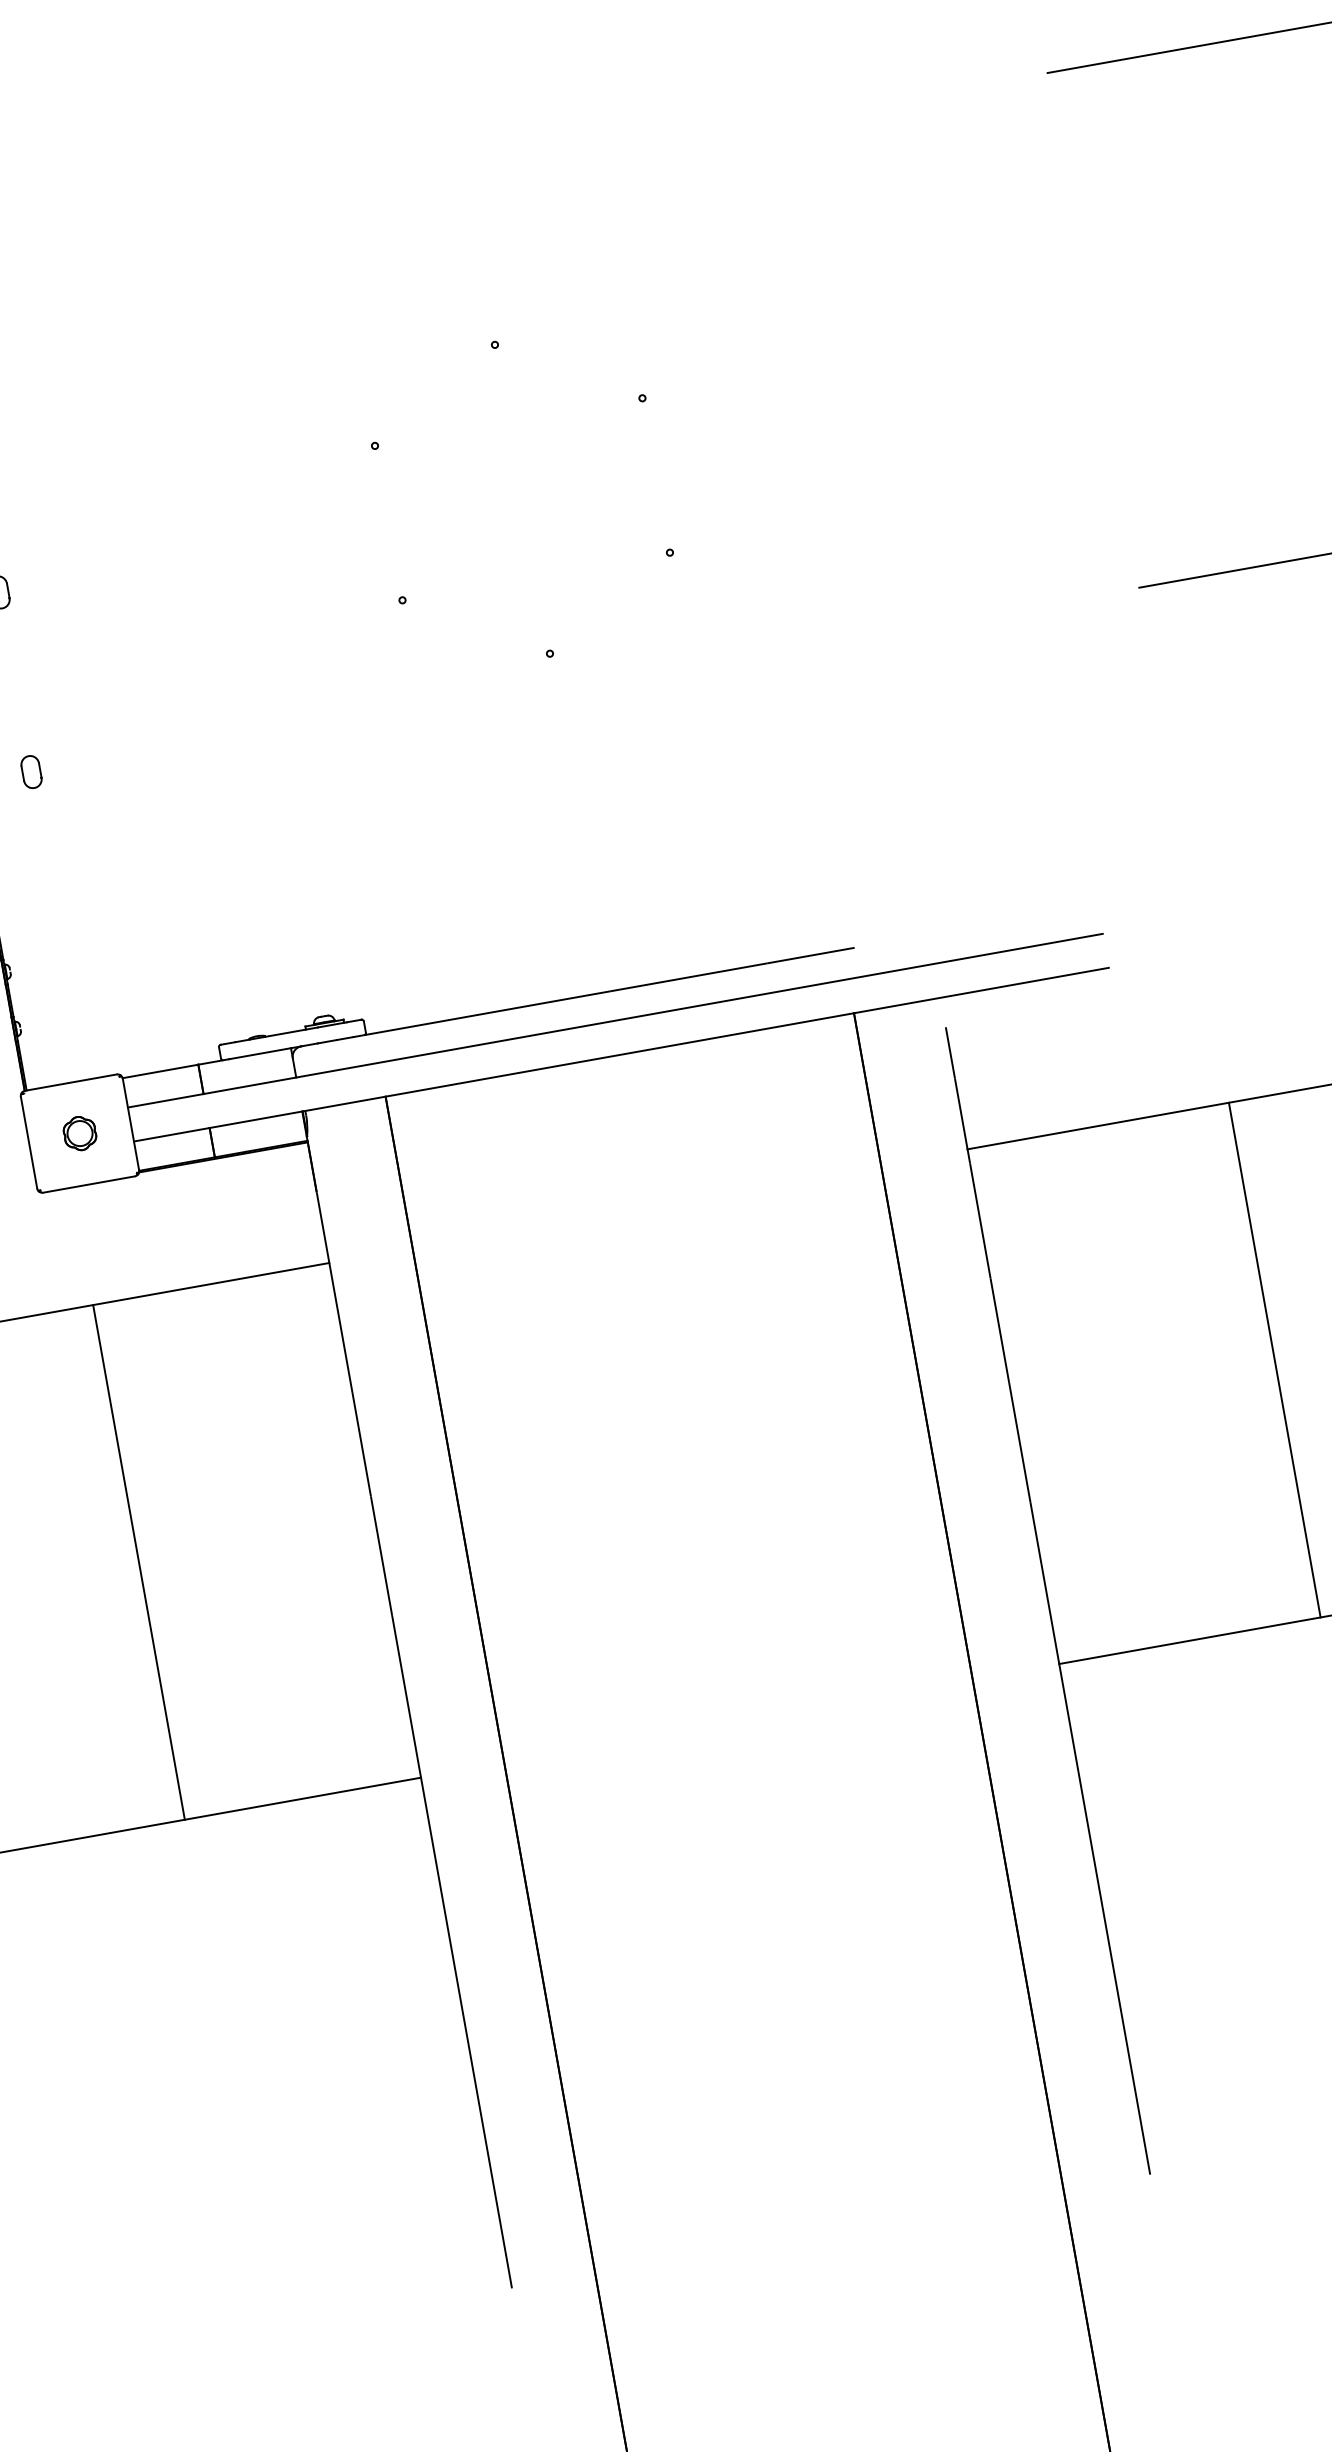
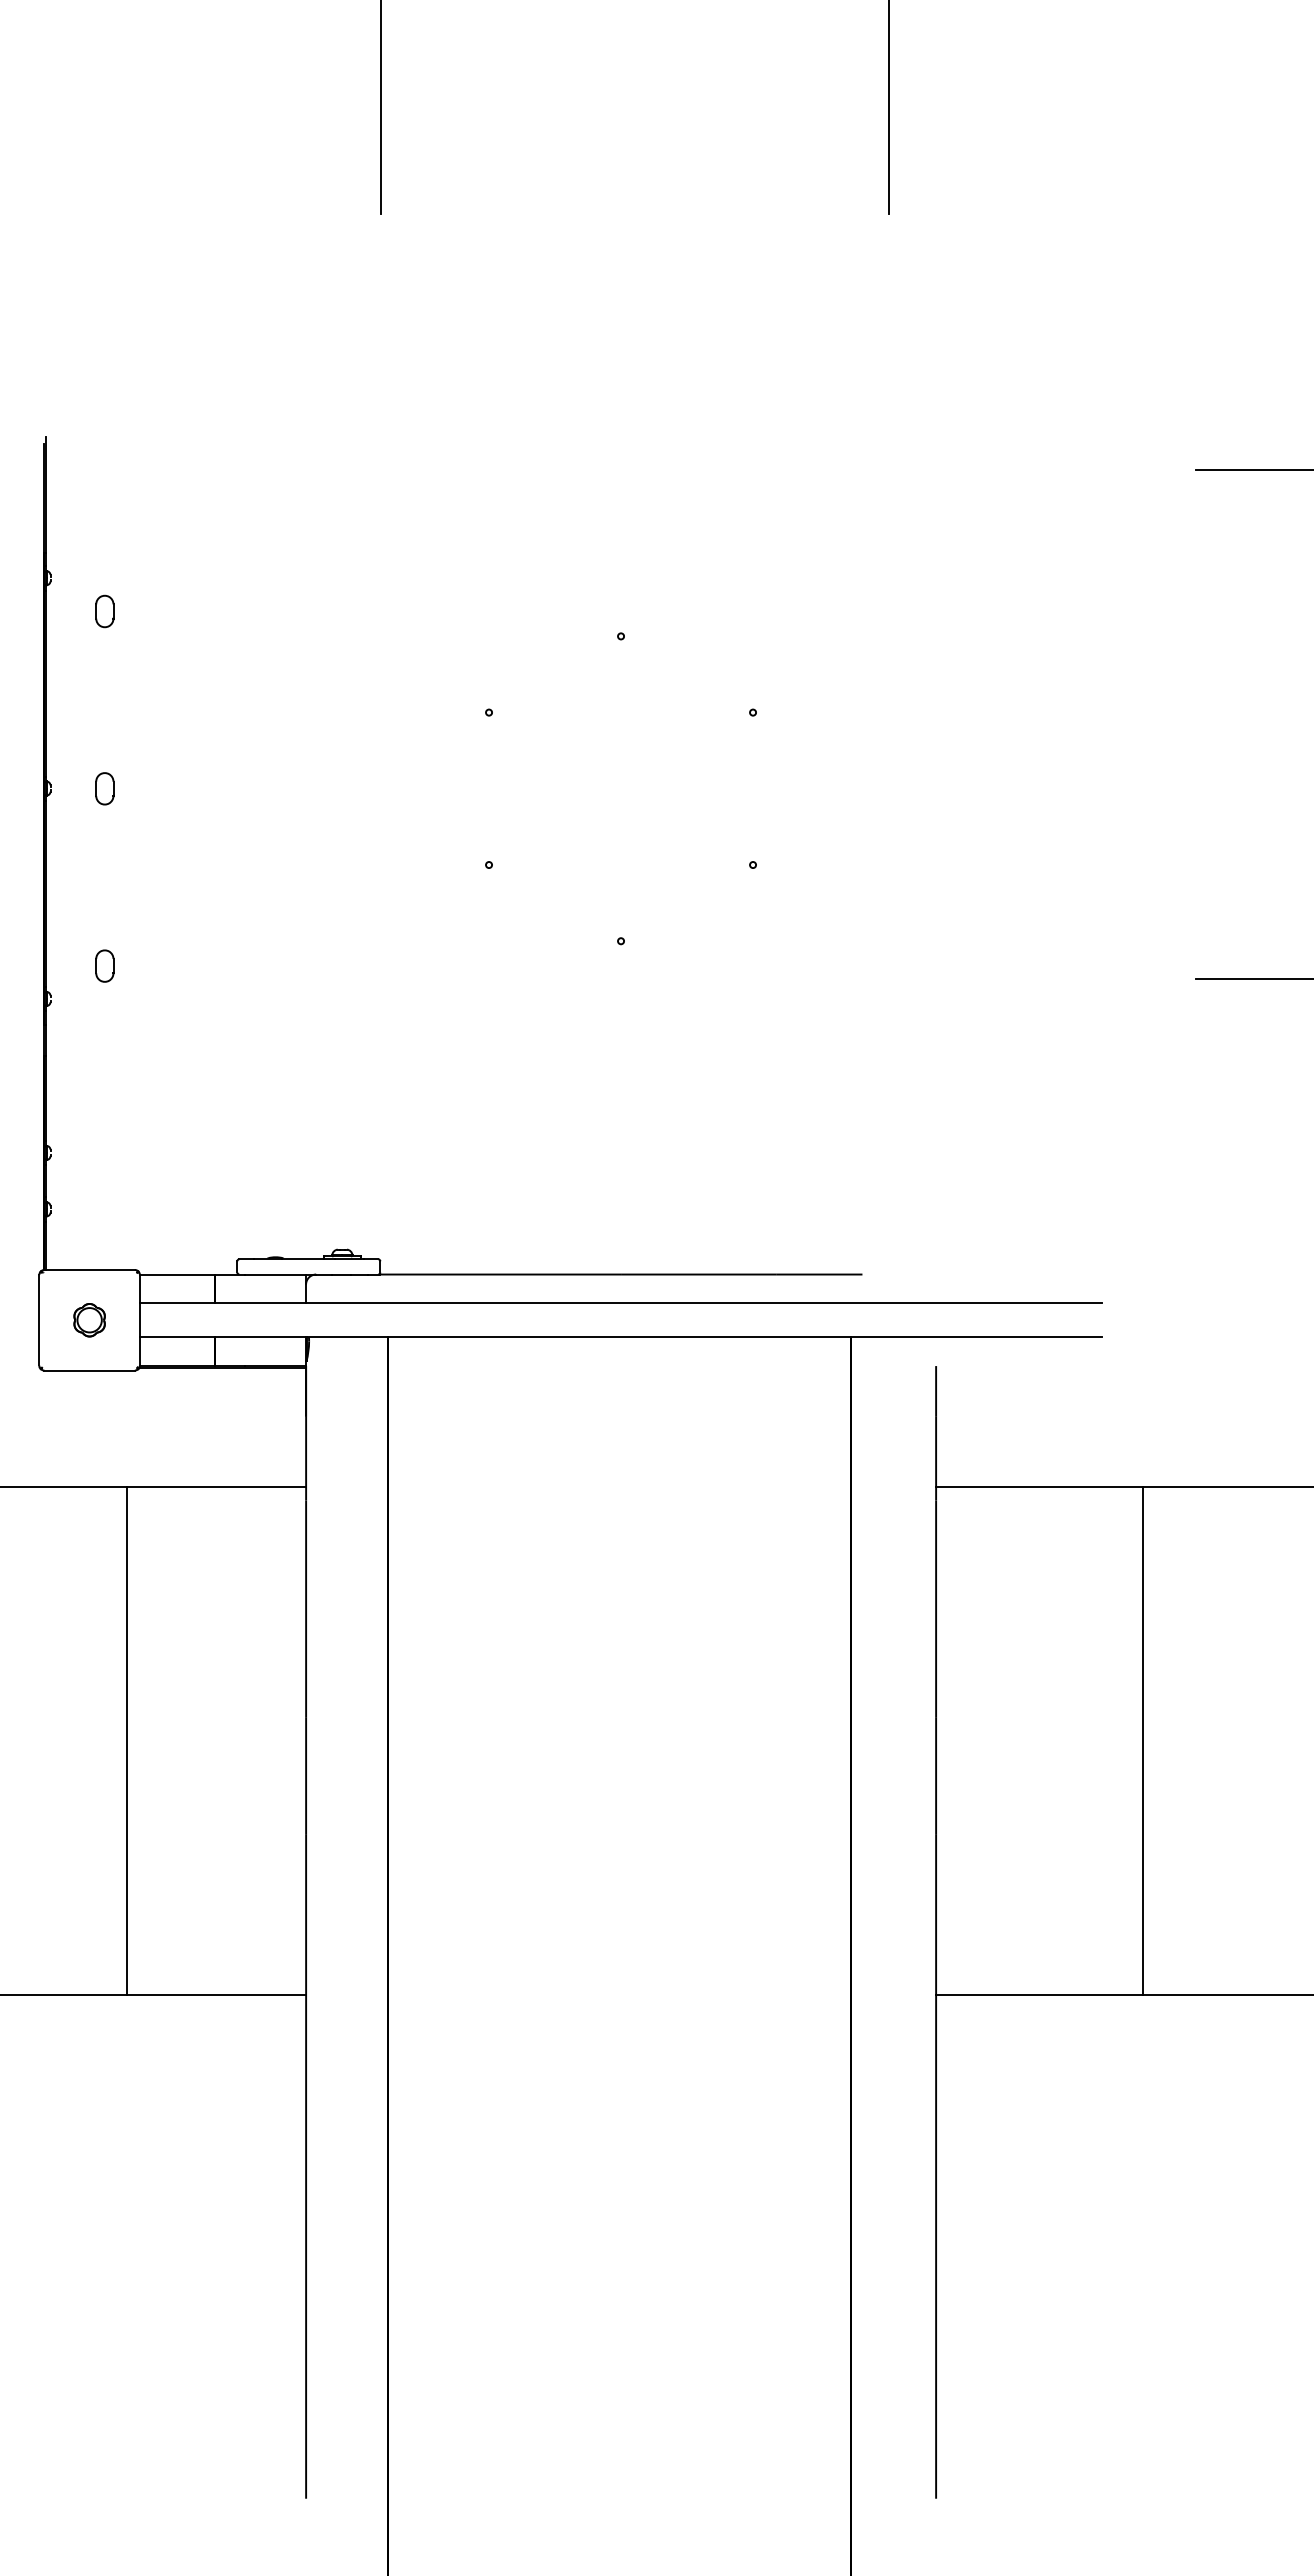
line: (1275, 1359) -> (1143, 1740), moved
line: (138, 1562) -> (126, 1740), moved

